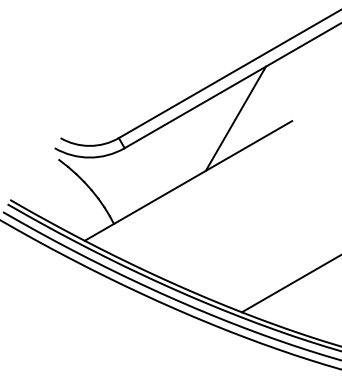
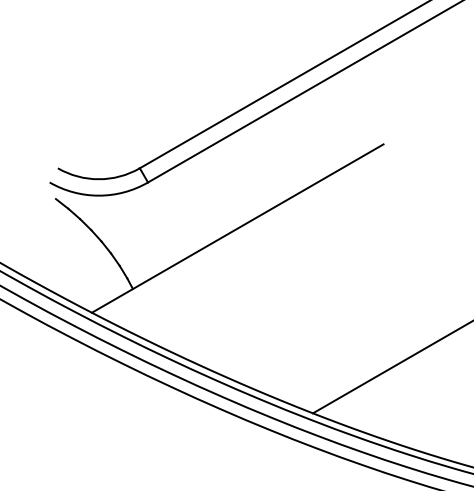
line: (235, 118) -> (303, 140), removed

